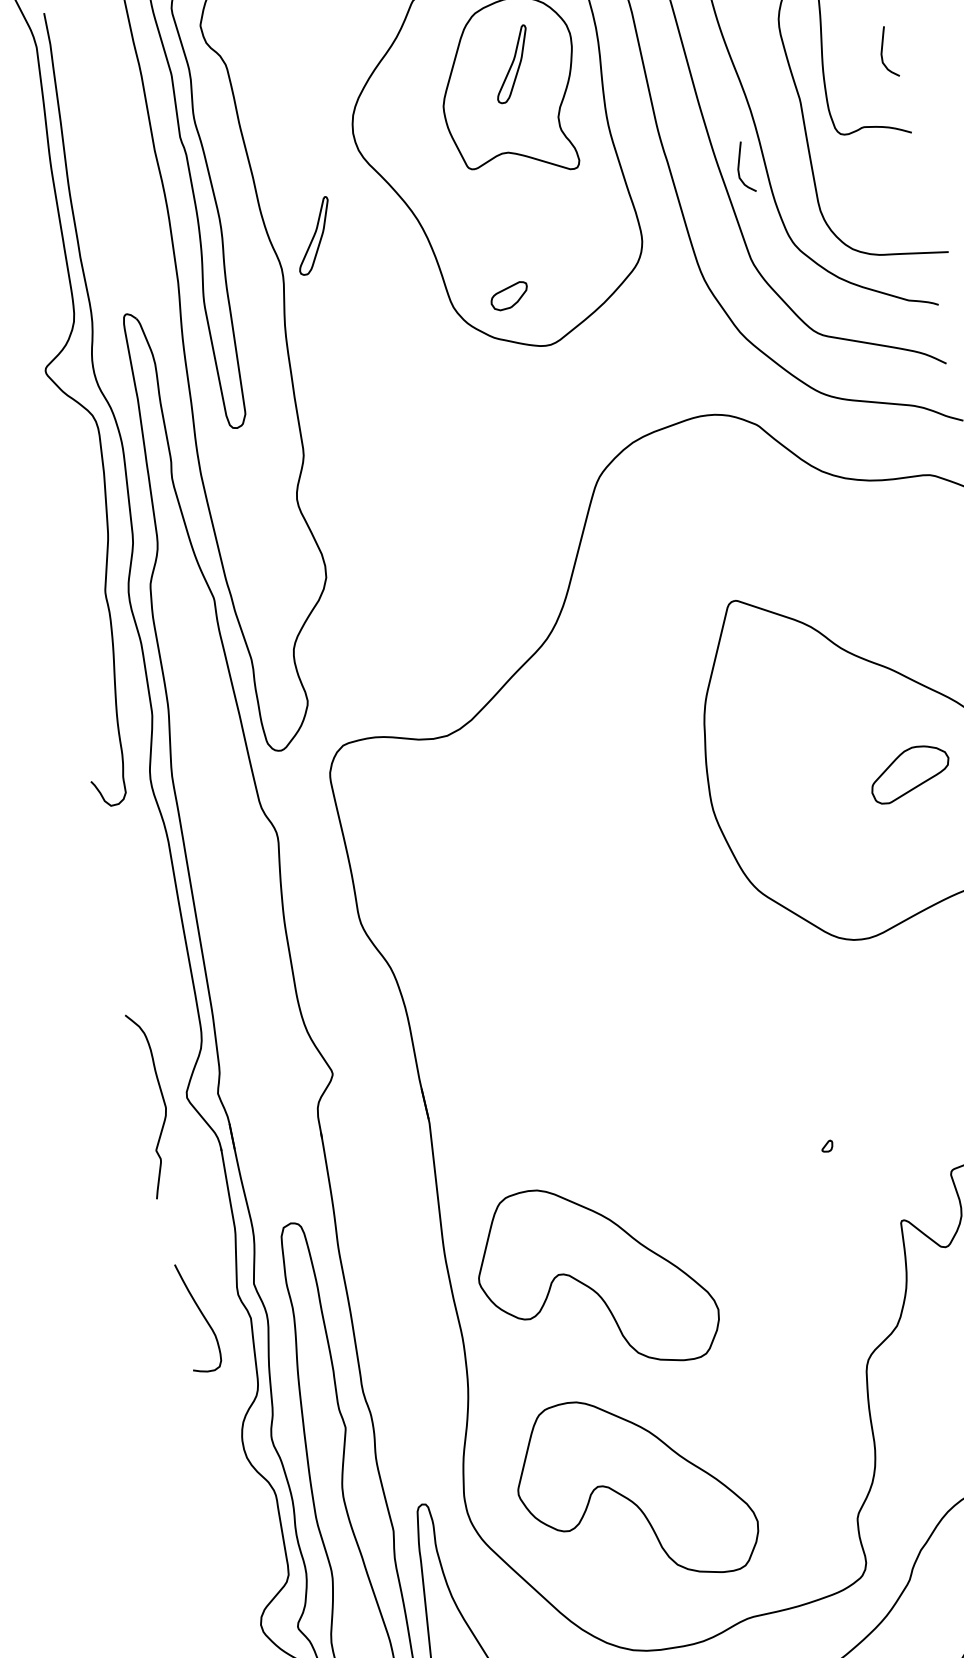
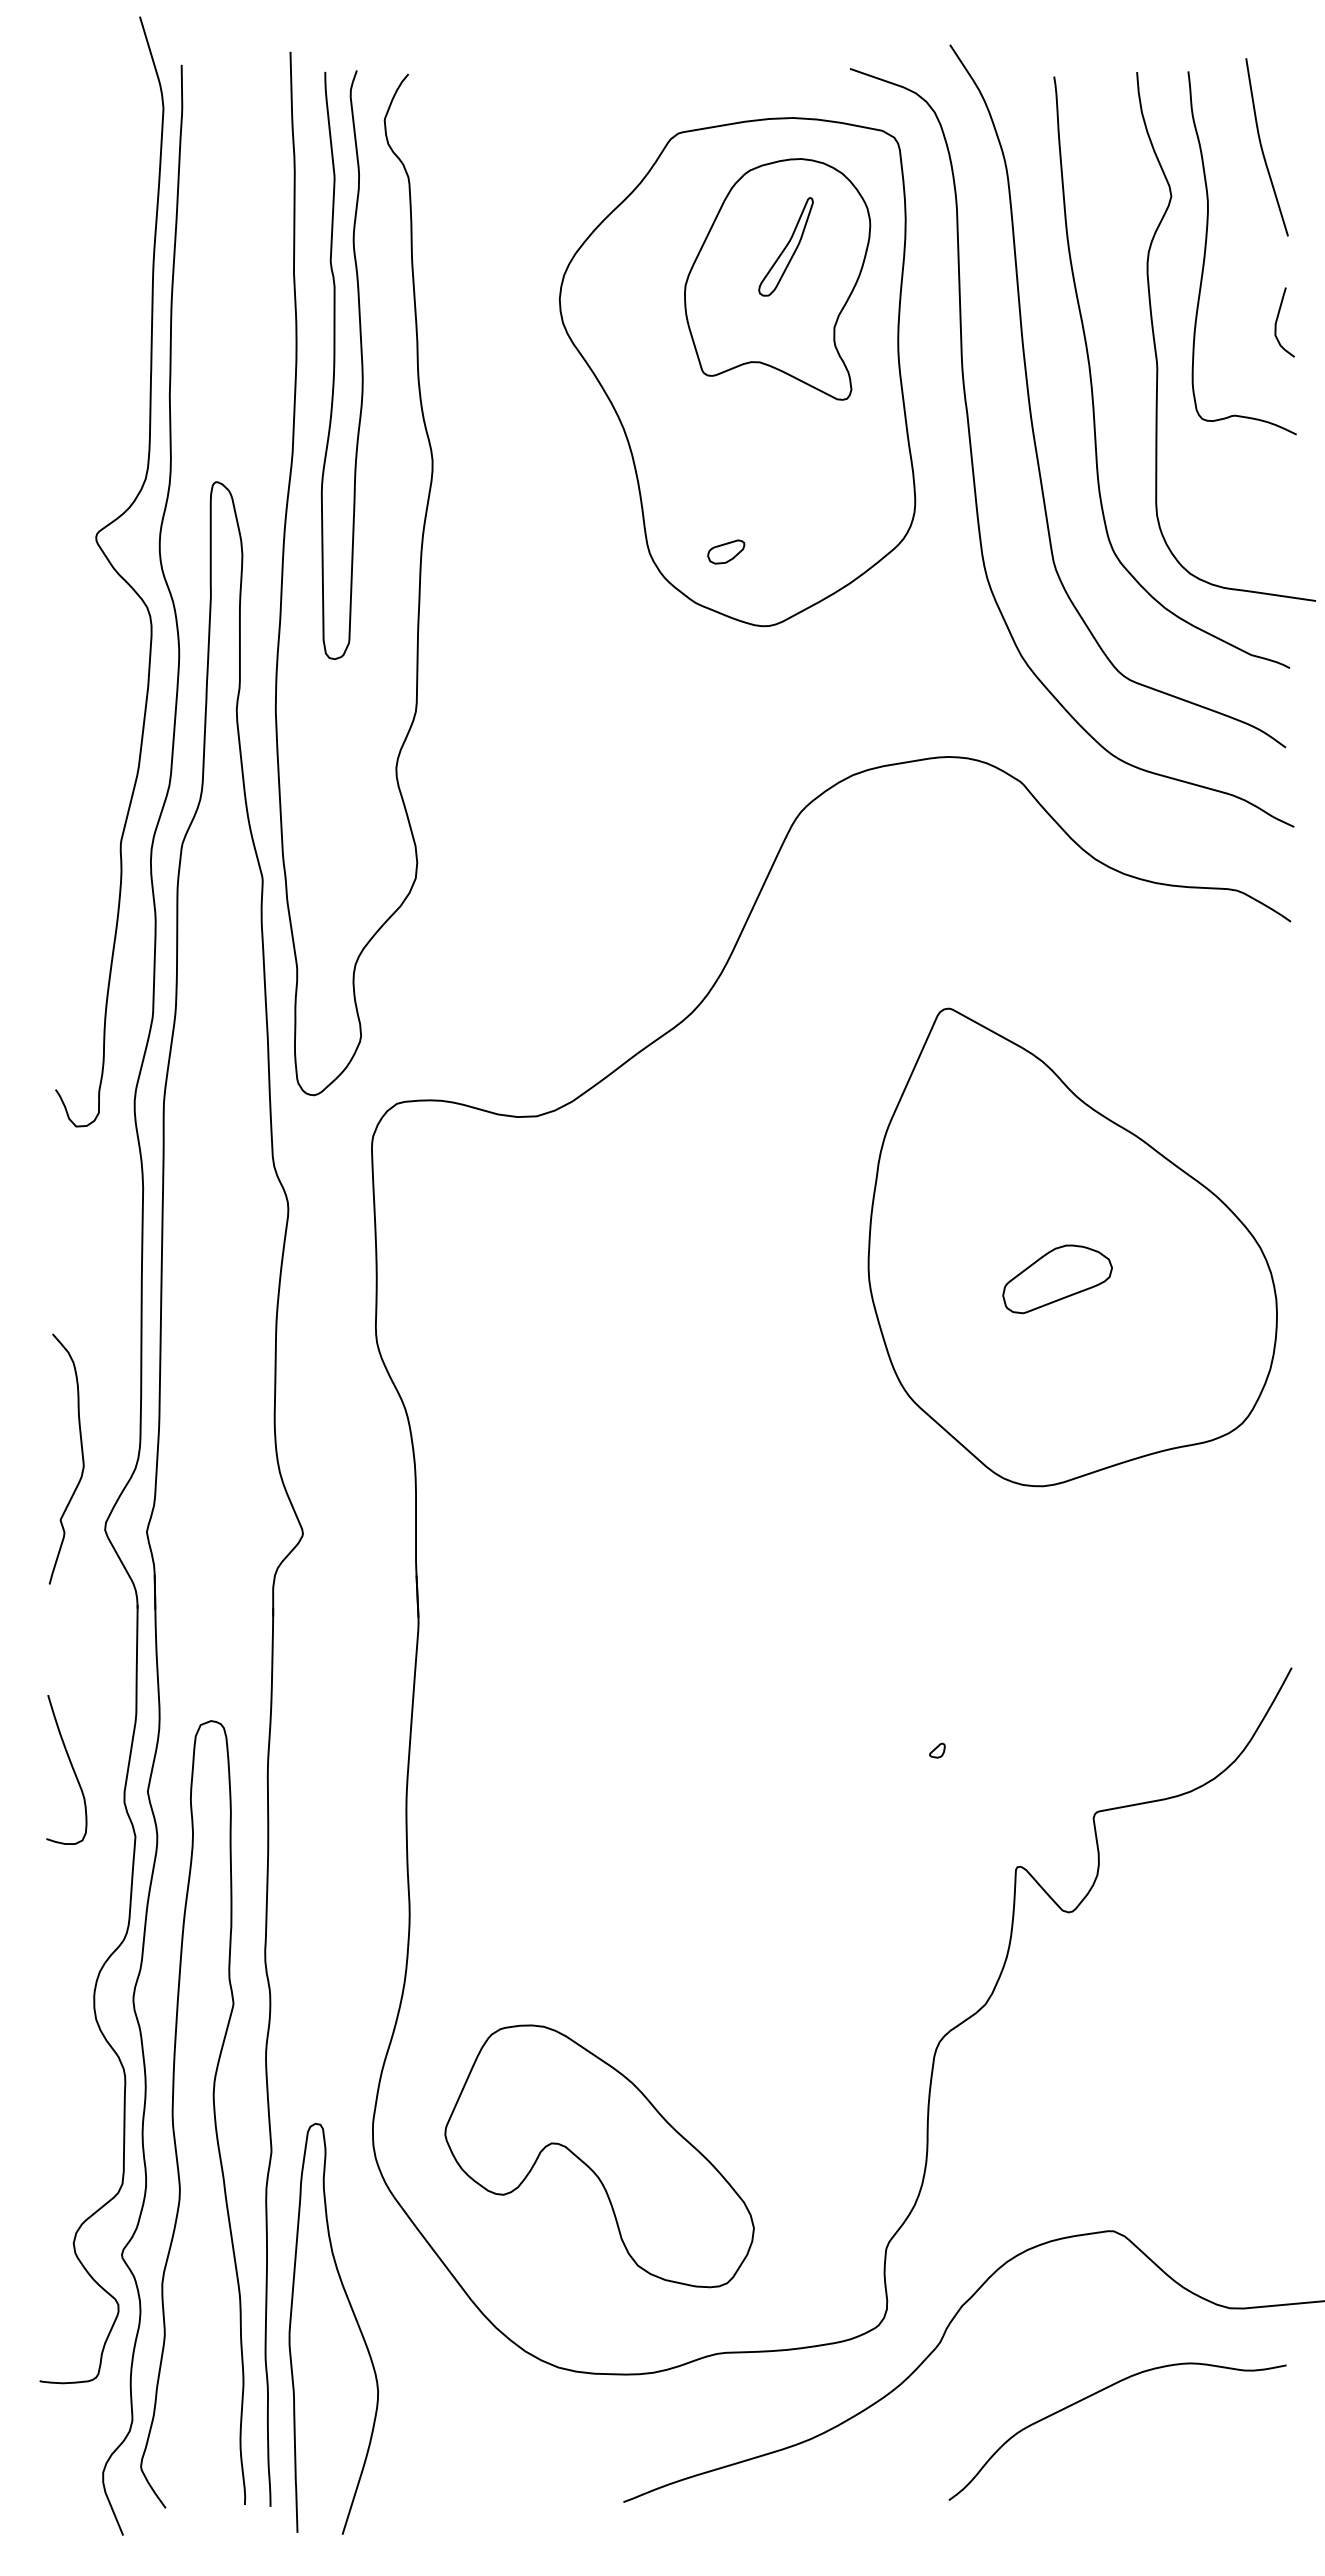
curve: (739, 167) -> (1060, 438), removed
part: (313, 235) -> (482, 424), removed
part: (509, 295) -> (726, 551), size x0.71
part: (910, 773) -> (1057, 1279), moved
curve: (162, 1100) -> (81, 1455), moved
part: (595, 1278) -> (599, 1867), removed
curve: (201, 1314) -> (71, 1767), moved

